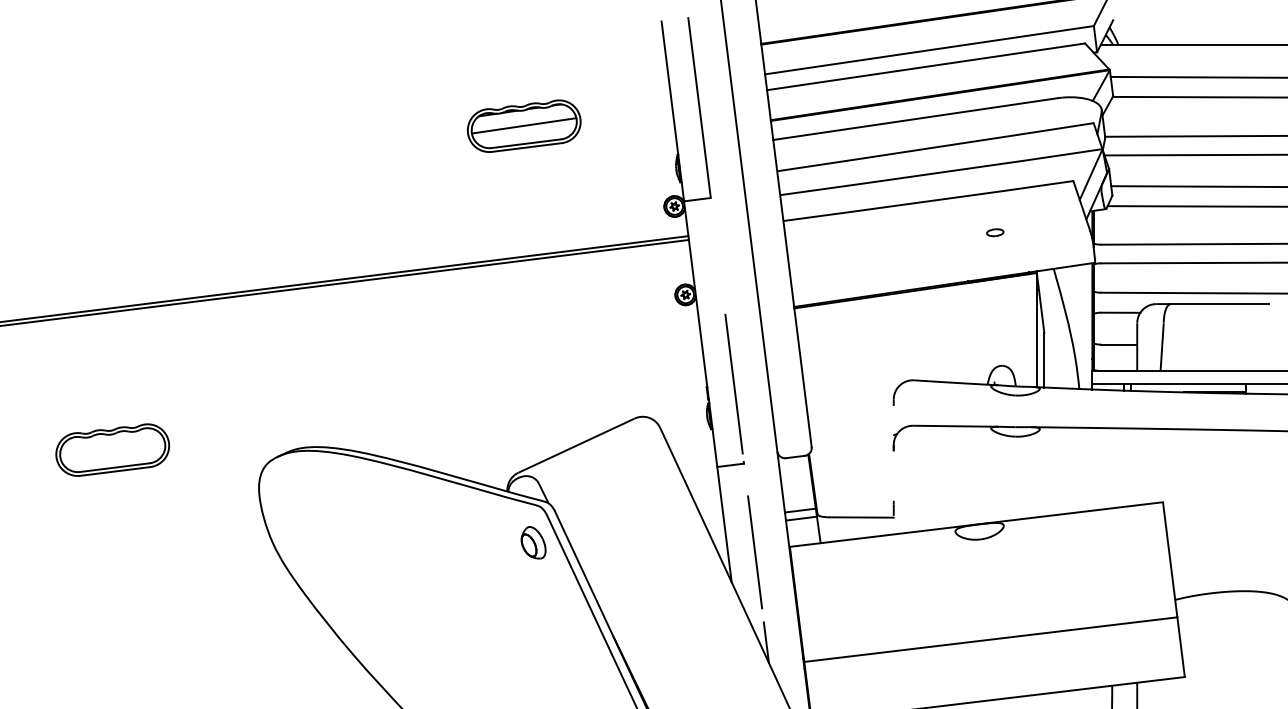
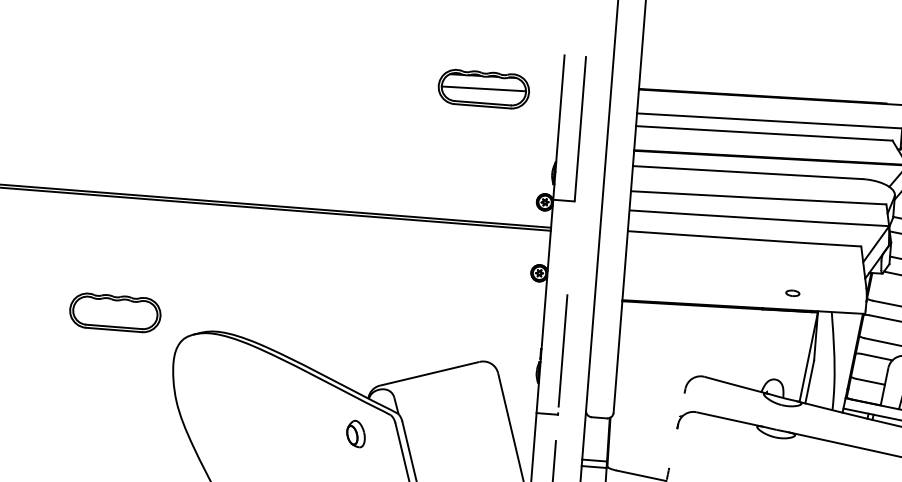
part: (524, 125) -> (484, 88), moved
part: (995, 232) -> (793, 293), moved
part: (112, 449) -> (115, 312), moved
part: (533, 542) -> (356, 433), moved

